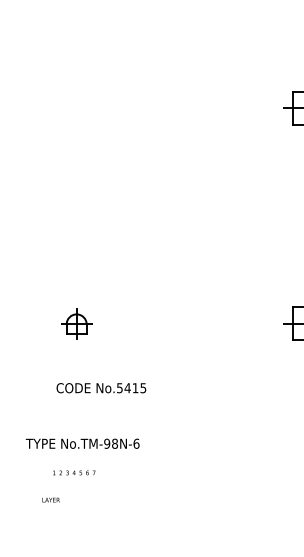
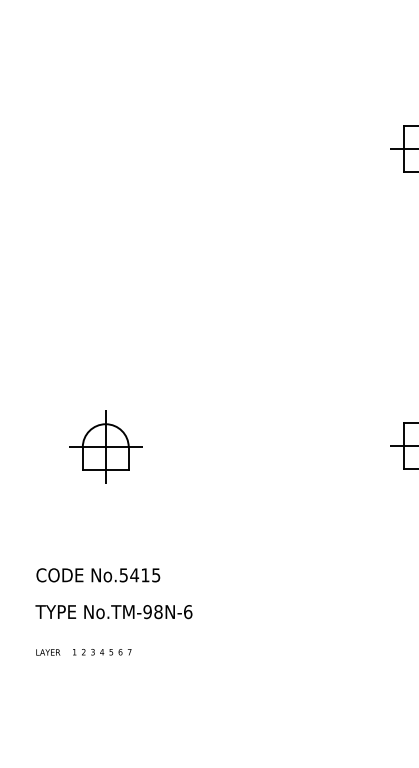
part: (76, 324) -> (105, 447), size x1.67
text: (101, 388) -> (98, 575), moved
text: (50, 499) -> (47, 651), moved

